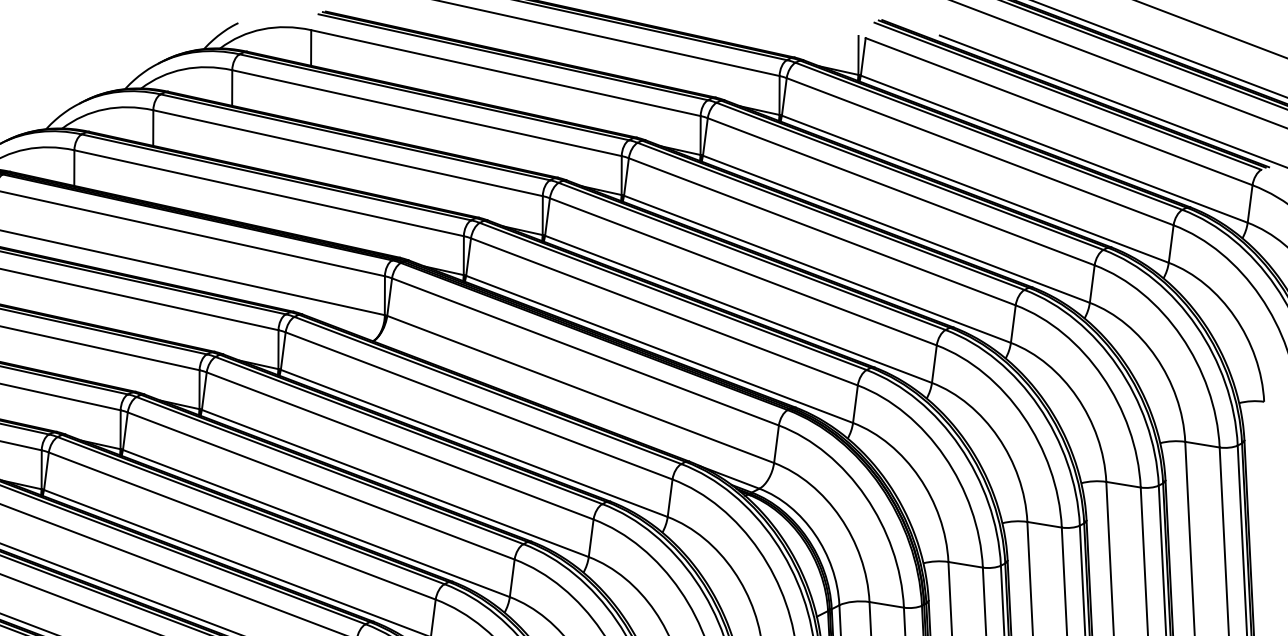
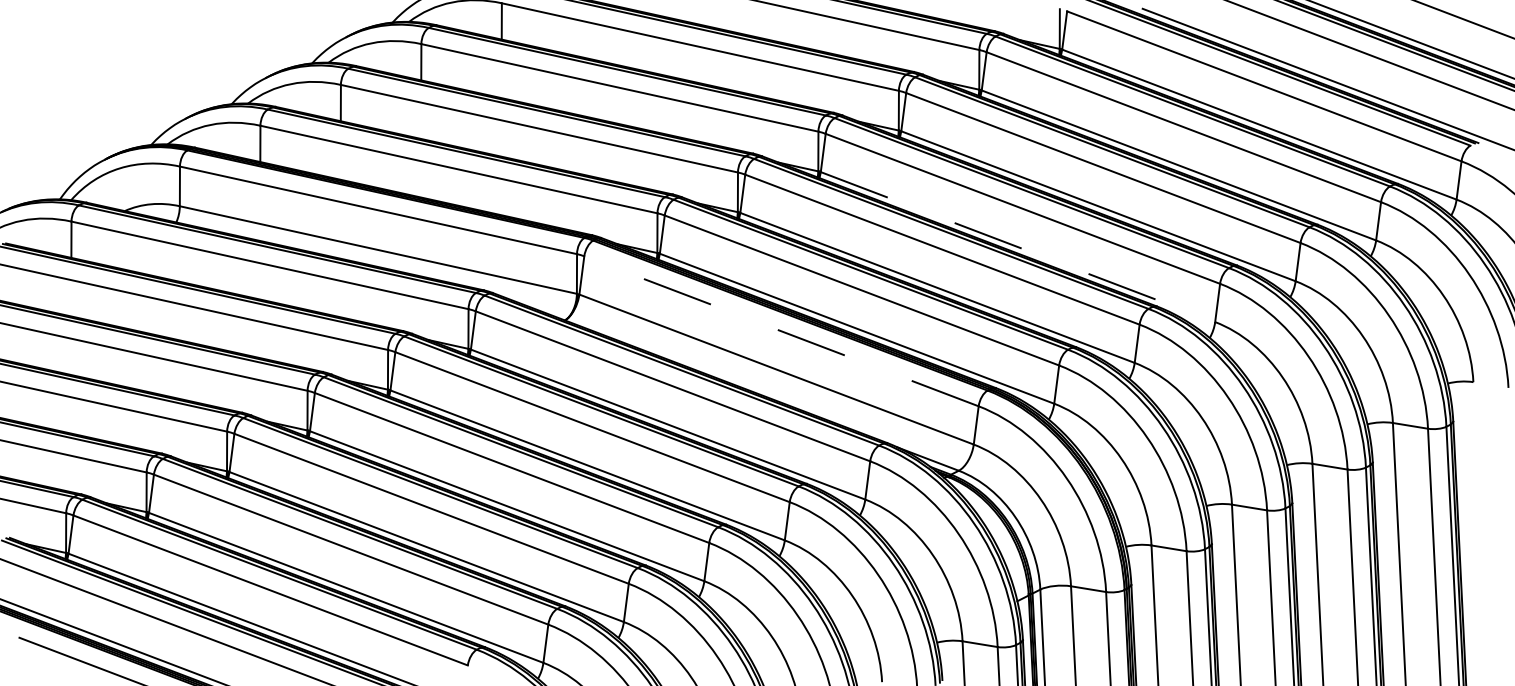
line: (817, 269) -> (1017, 247), solid -> dashed
line: (585, 352) -> (781, 331), solid -> dashed

